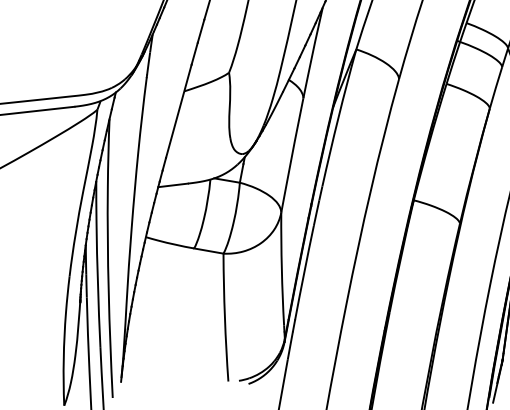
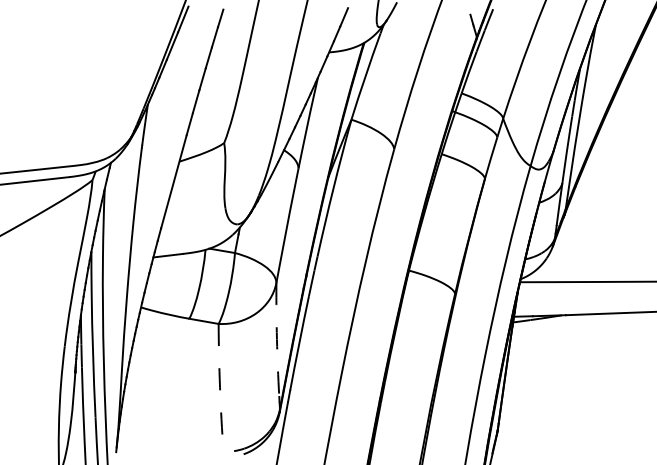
arc: (281, 269) -> (276, 339), solid -> dashed
arc: (225, 317) -> (220, 387), solid -> dashed

